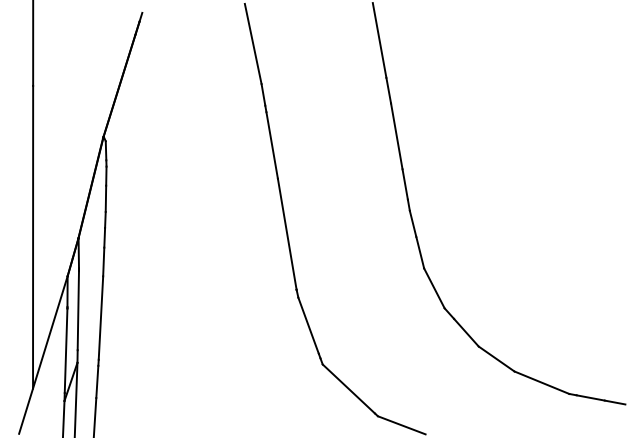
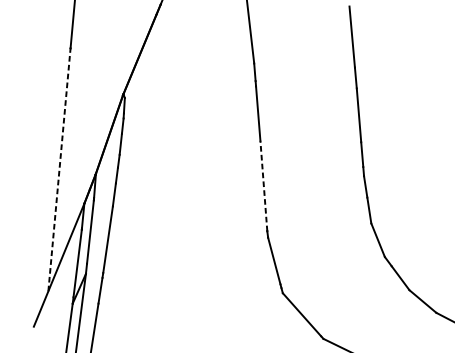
line: (287, 233) -> (264, 185), solid -> dashed
line: (33, 236) -> (59, 169), solid -> dashed

